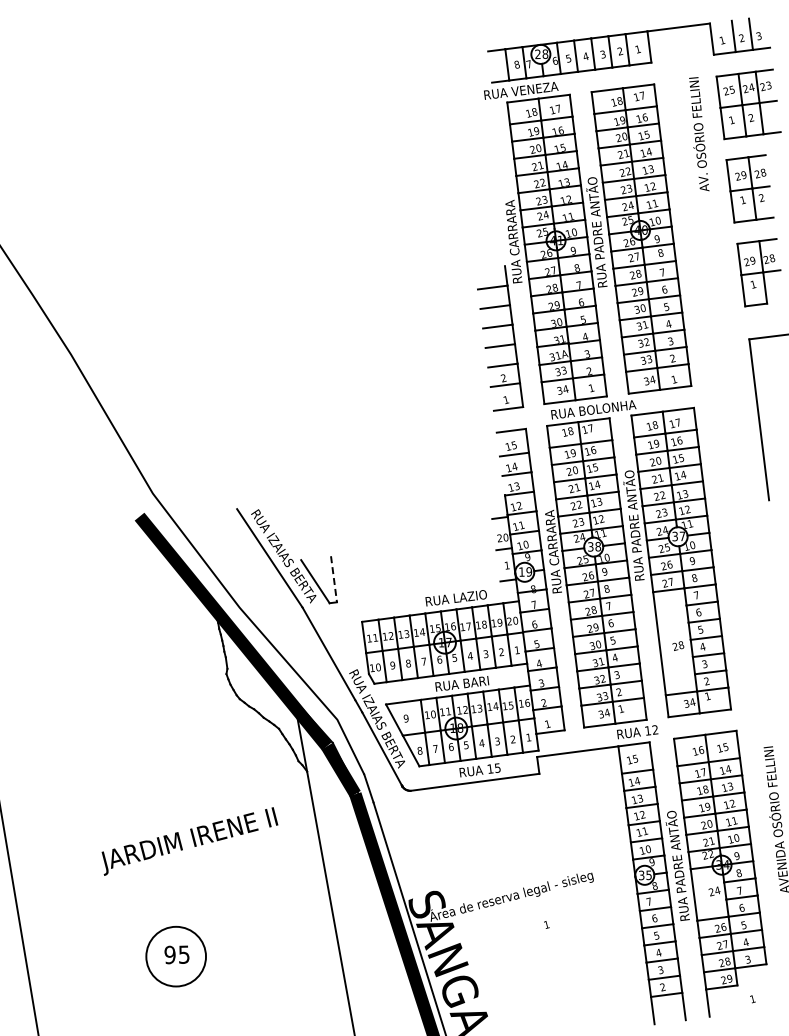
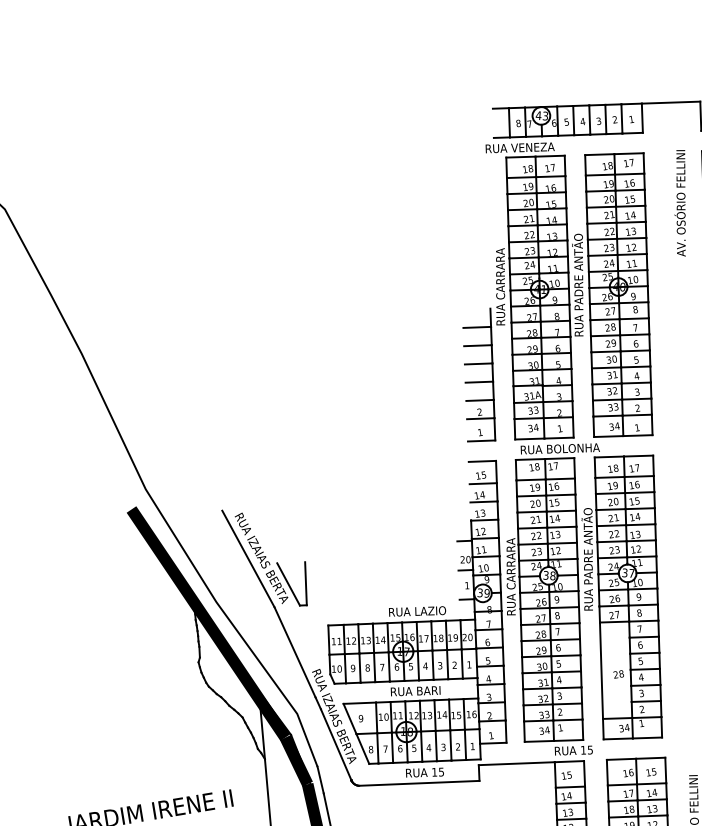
text: (541, 54) -> (541, 116), 28 -> 43
text: (521, 571) -> (479, 592), 19 -> 39
line: (334, 579) -> (306, 584), dashed -> solid
text: (655, 729) -> (590, 749), 12 -> 15

